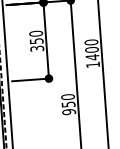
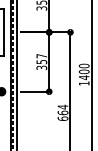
text: (35, 34) -> (41, 56), 350 -> 357
text: (67, 104) -> (62, 112), 950 -> 664

